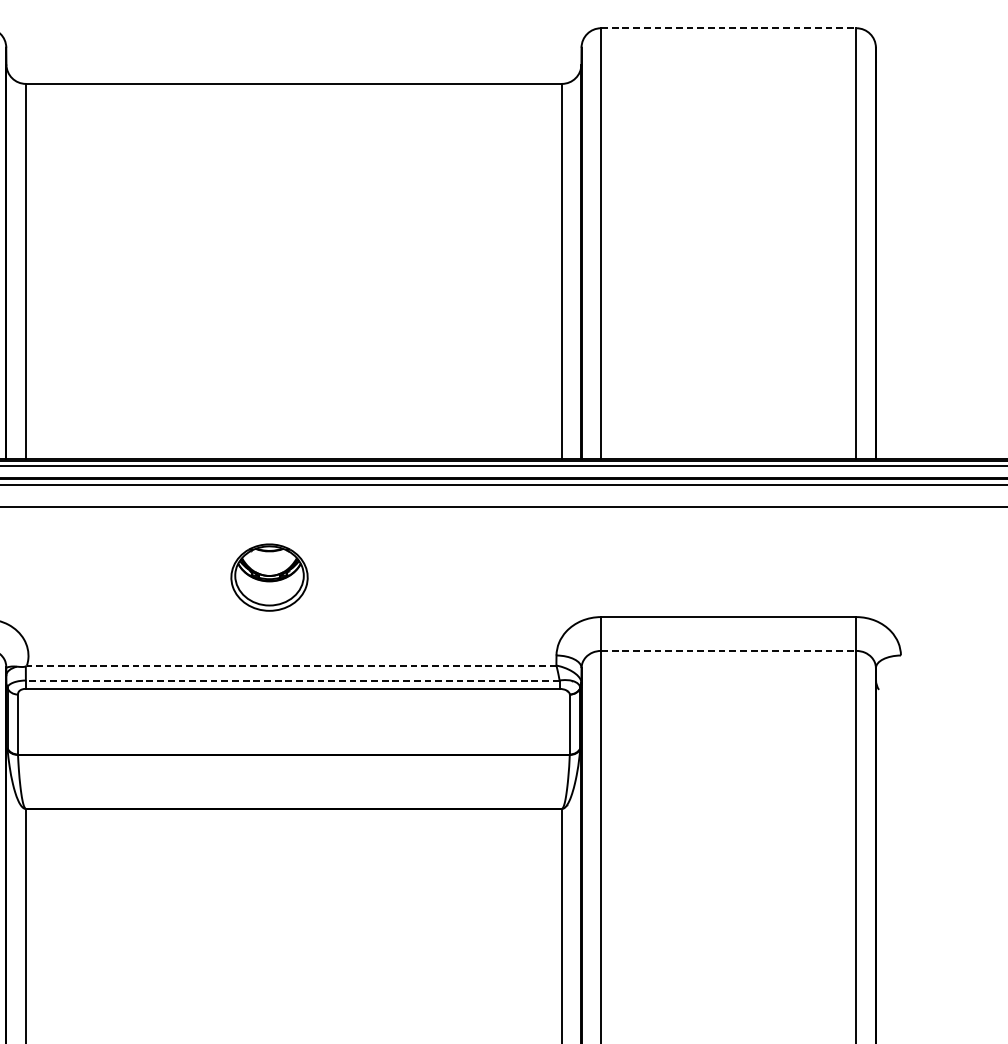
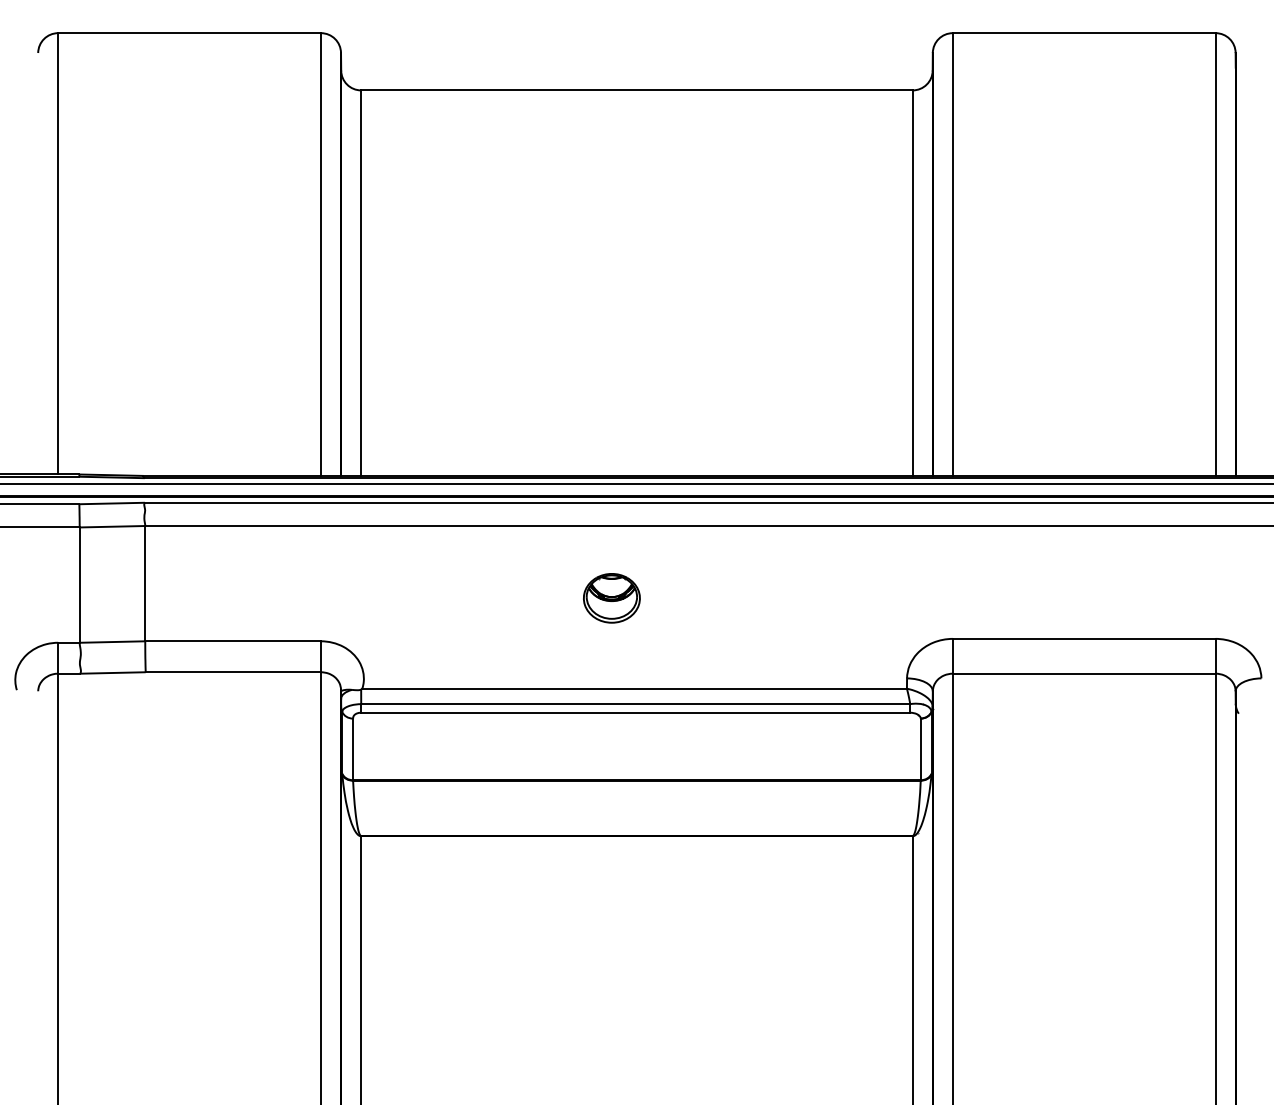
line: (728, 28) -> (1084, 33), dashed -> solid
part: (269, 577) -> (611, 598), size x0.71
line: (728, 650) -> (1084, 673), dashed -> solid
line: (291, 665) -> (634, 688), dashed -> solid
line: (292, 680) -> (635, 704), dashed -> solid

